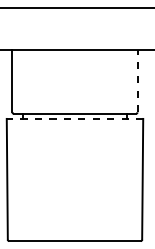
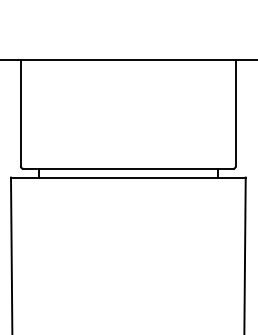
line: (137, 81) -> (235, 113), dashed -> solid
line: (74, 118) -> (127, 176), dashed -> solid

